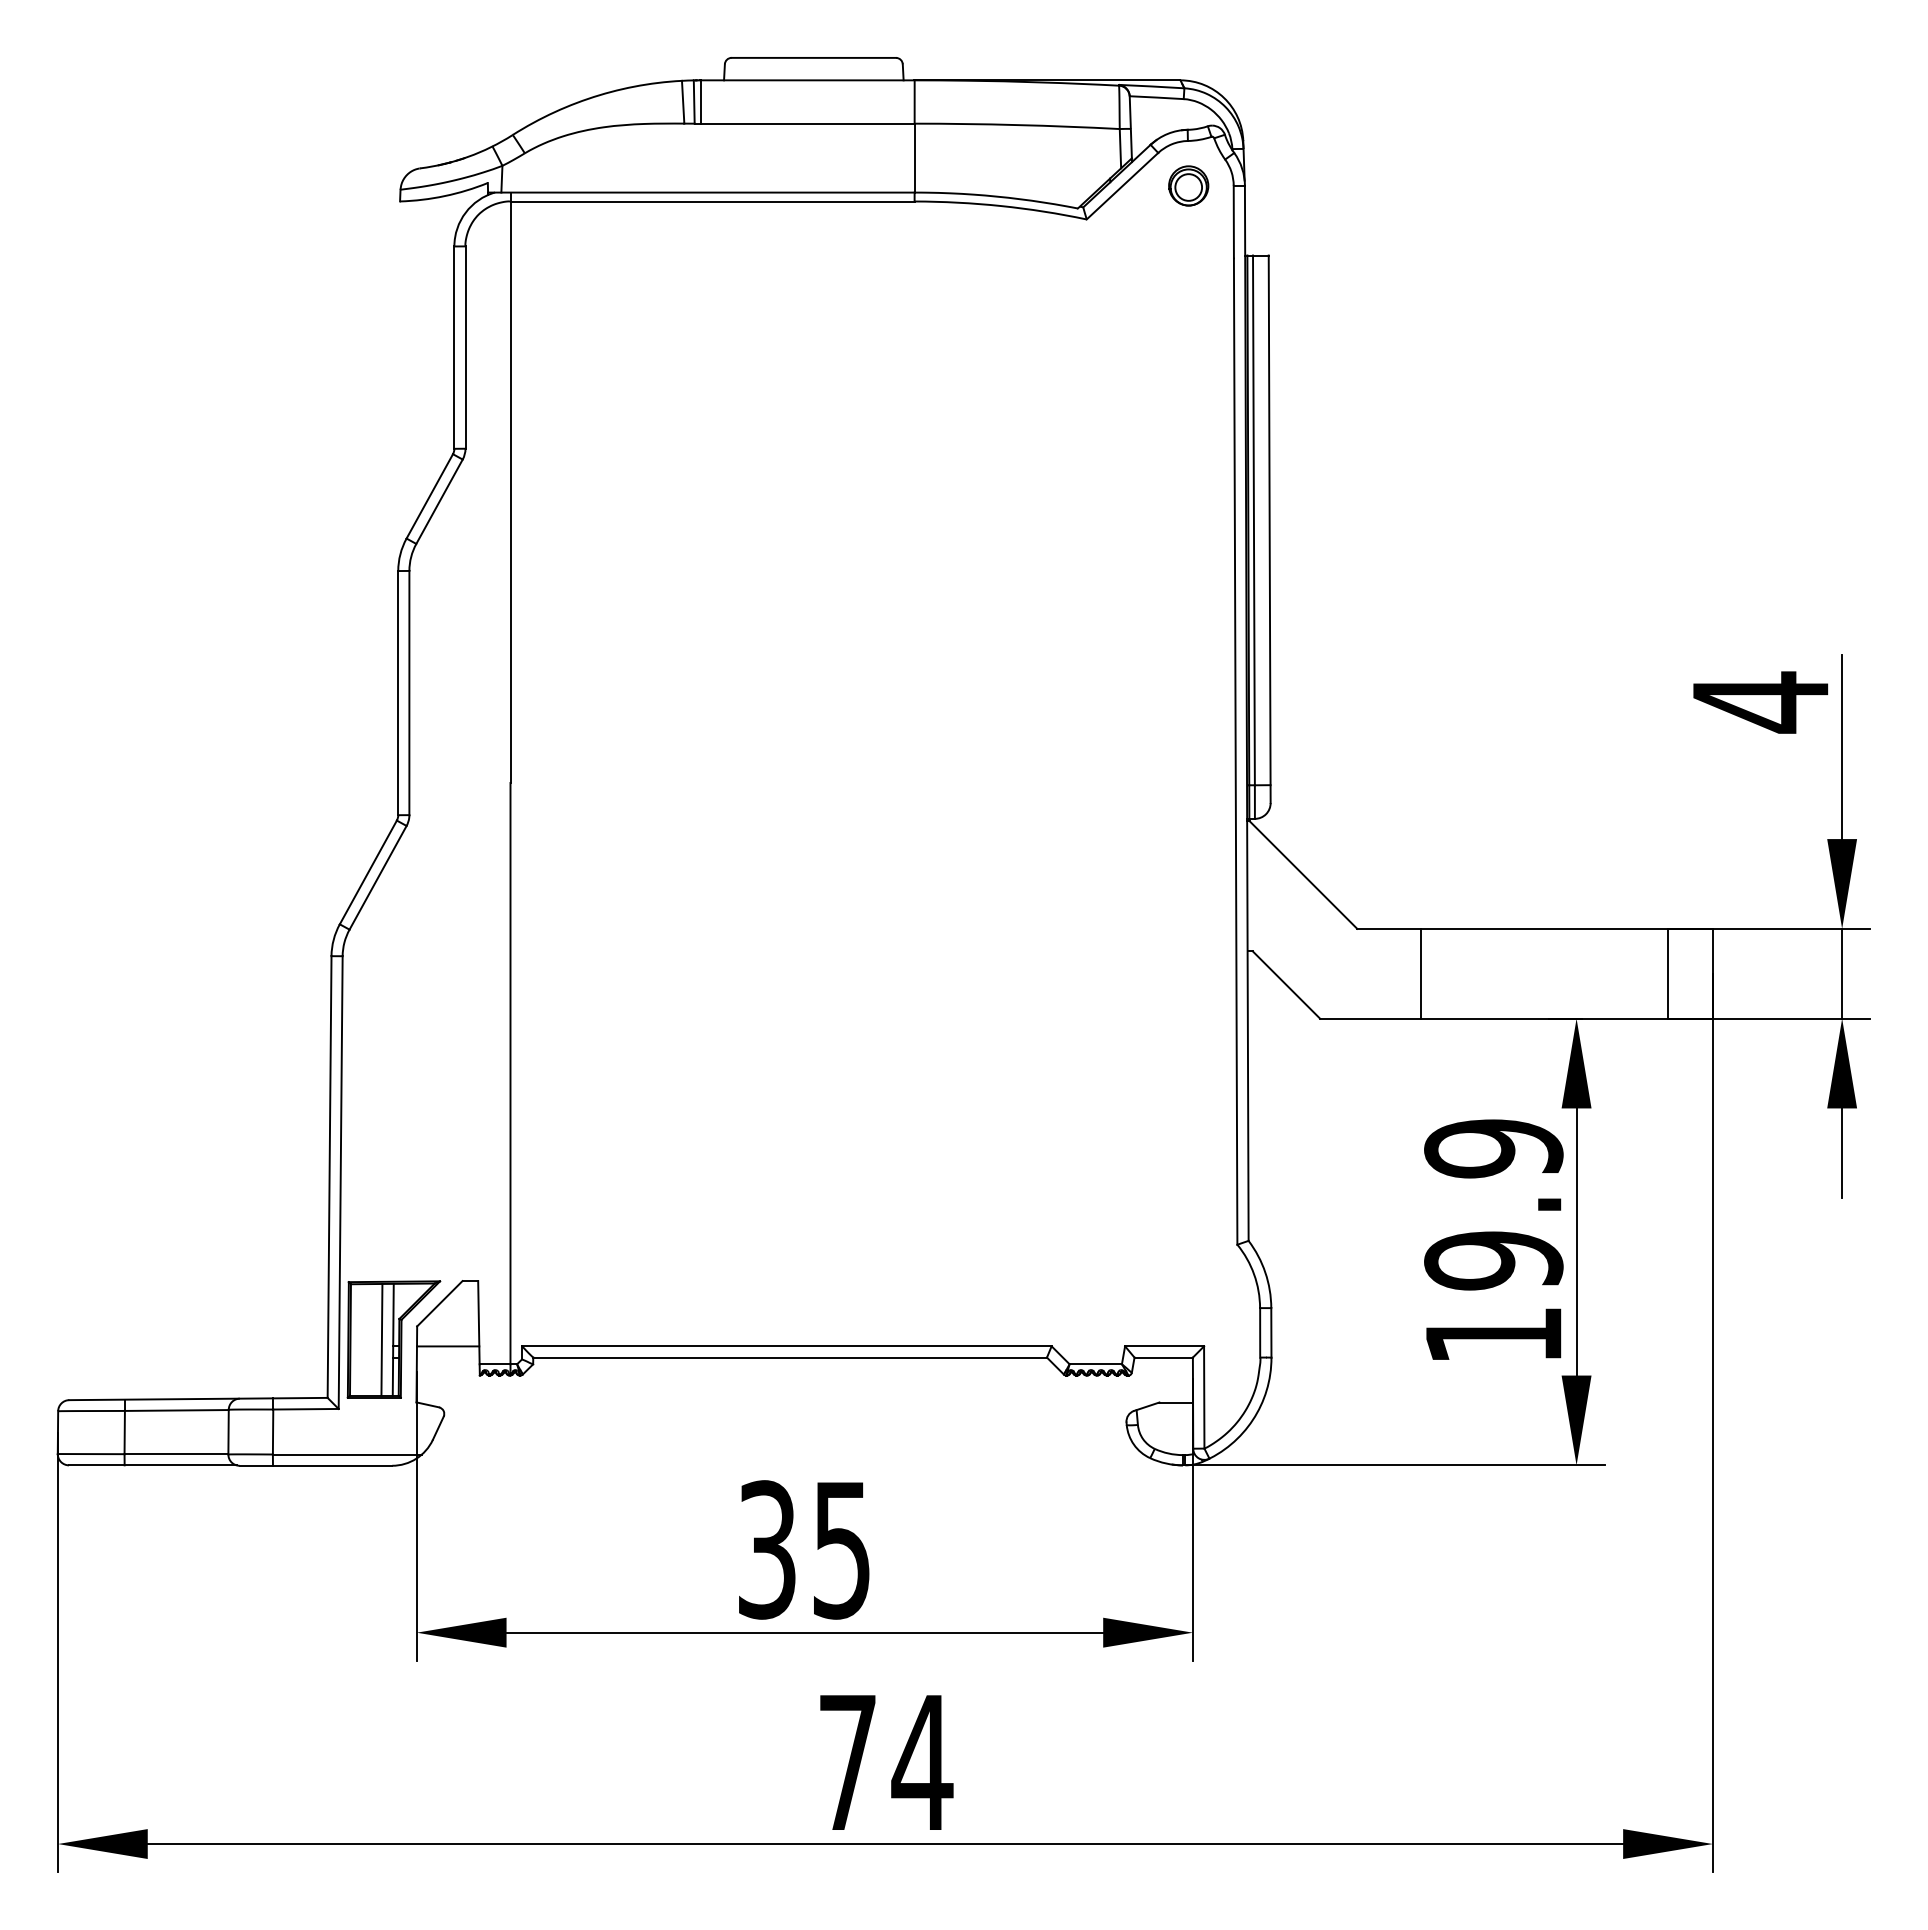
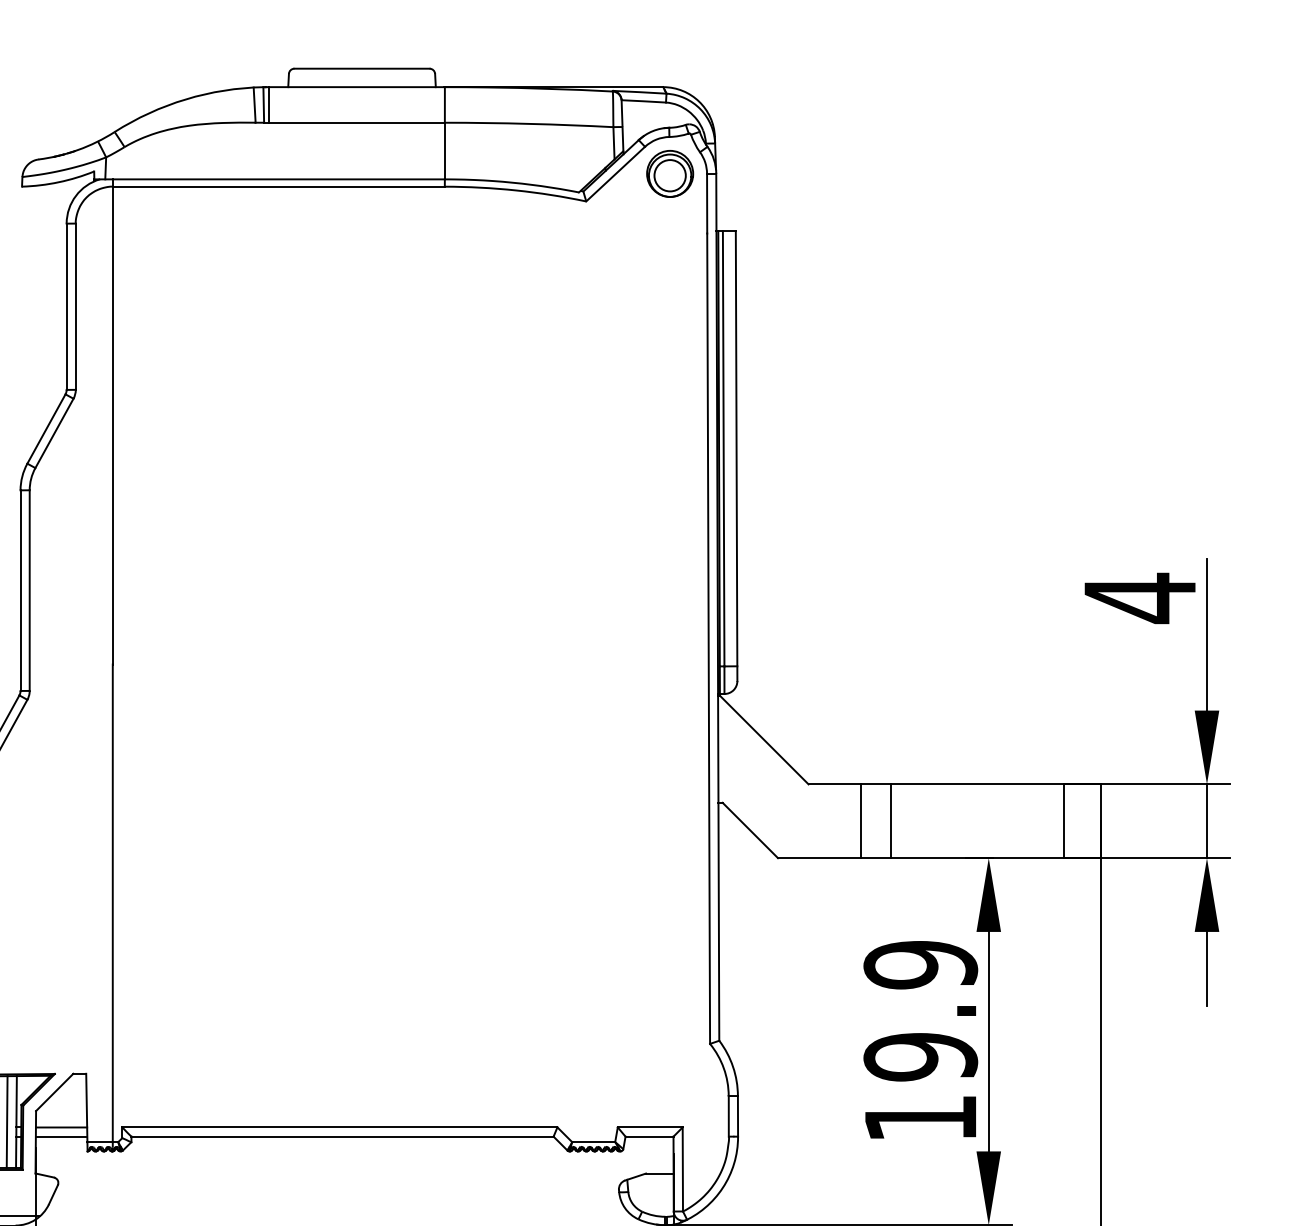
part: (1188, 185) -> (669, 173), size x1.43
line: (1457, 973) -> (890, 821), added
line: (447, 1357) -> (61, 1136), added

